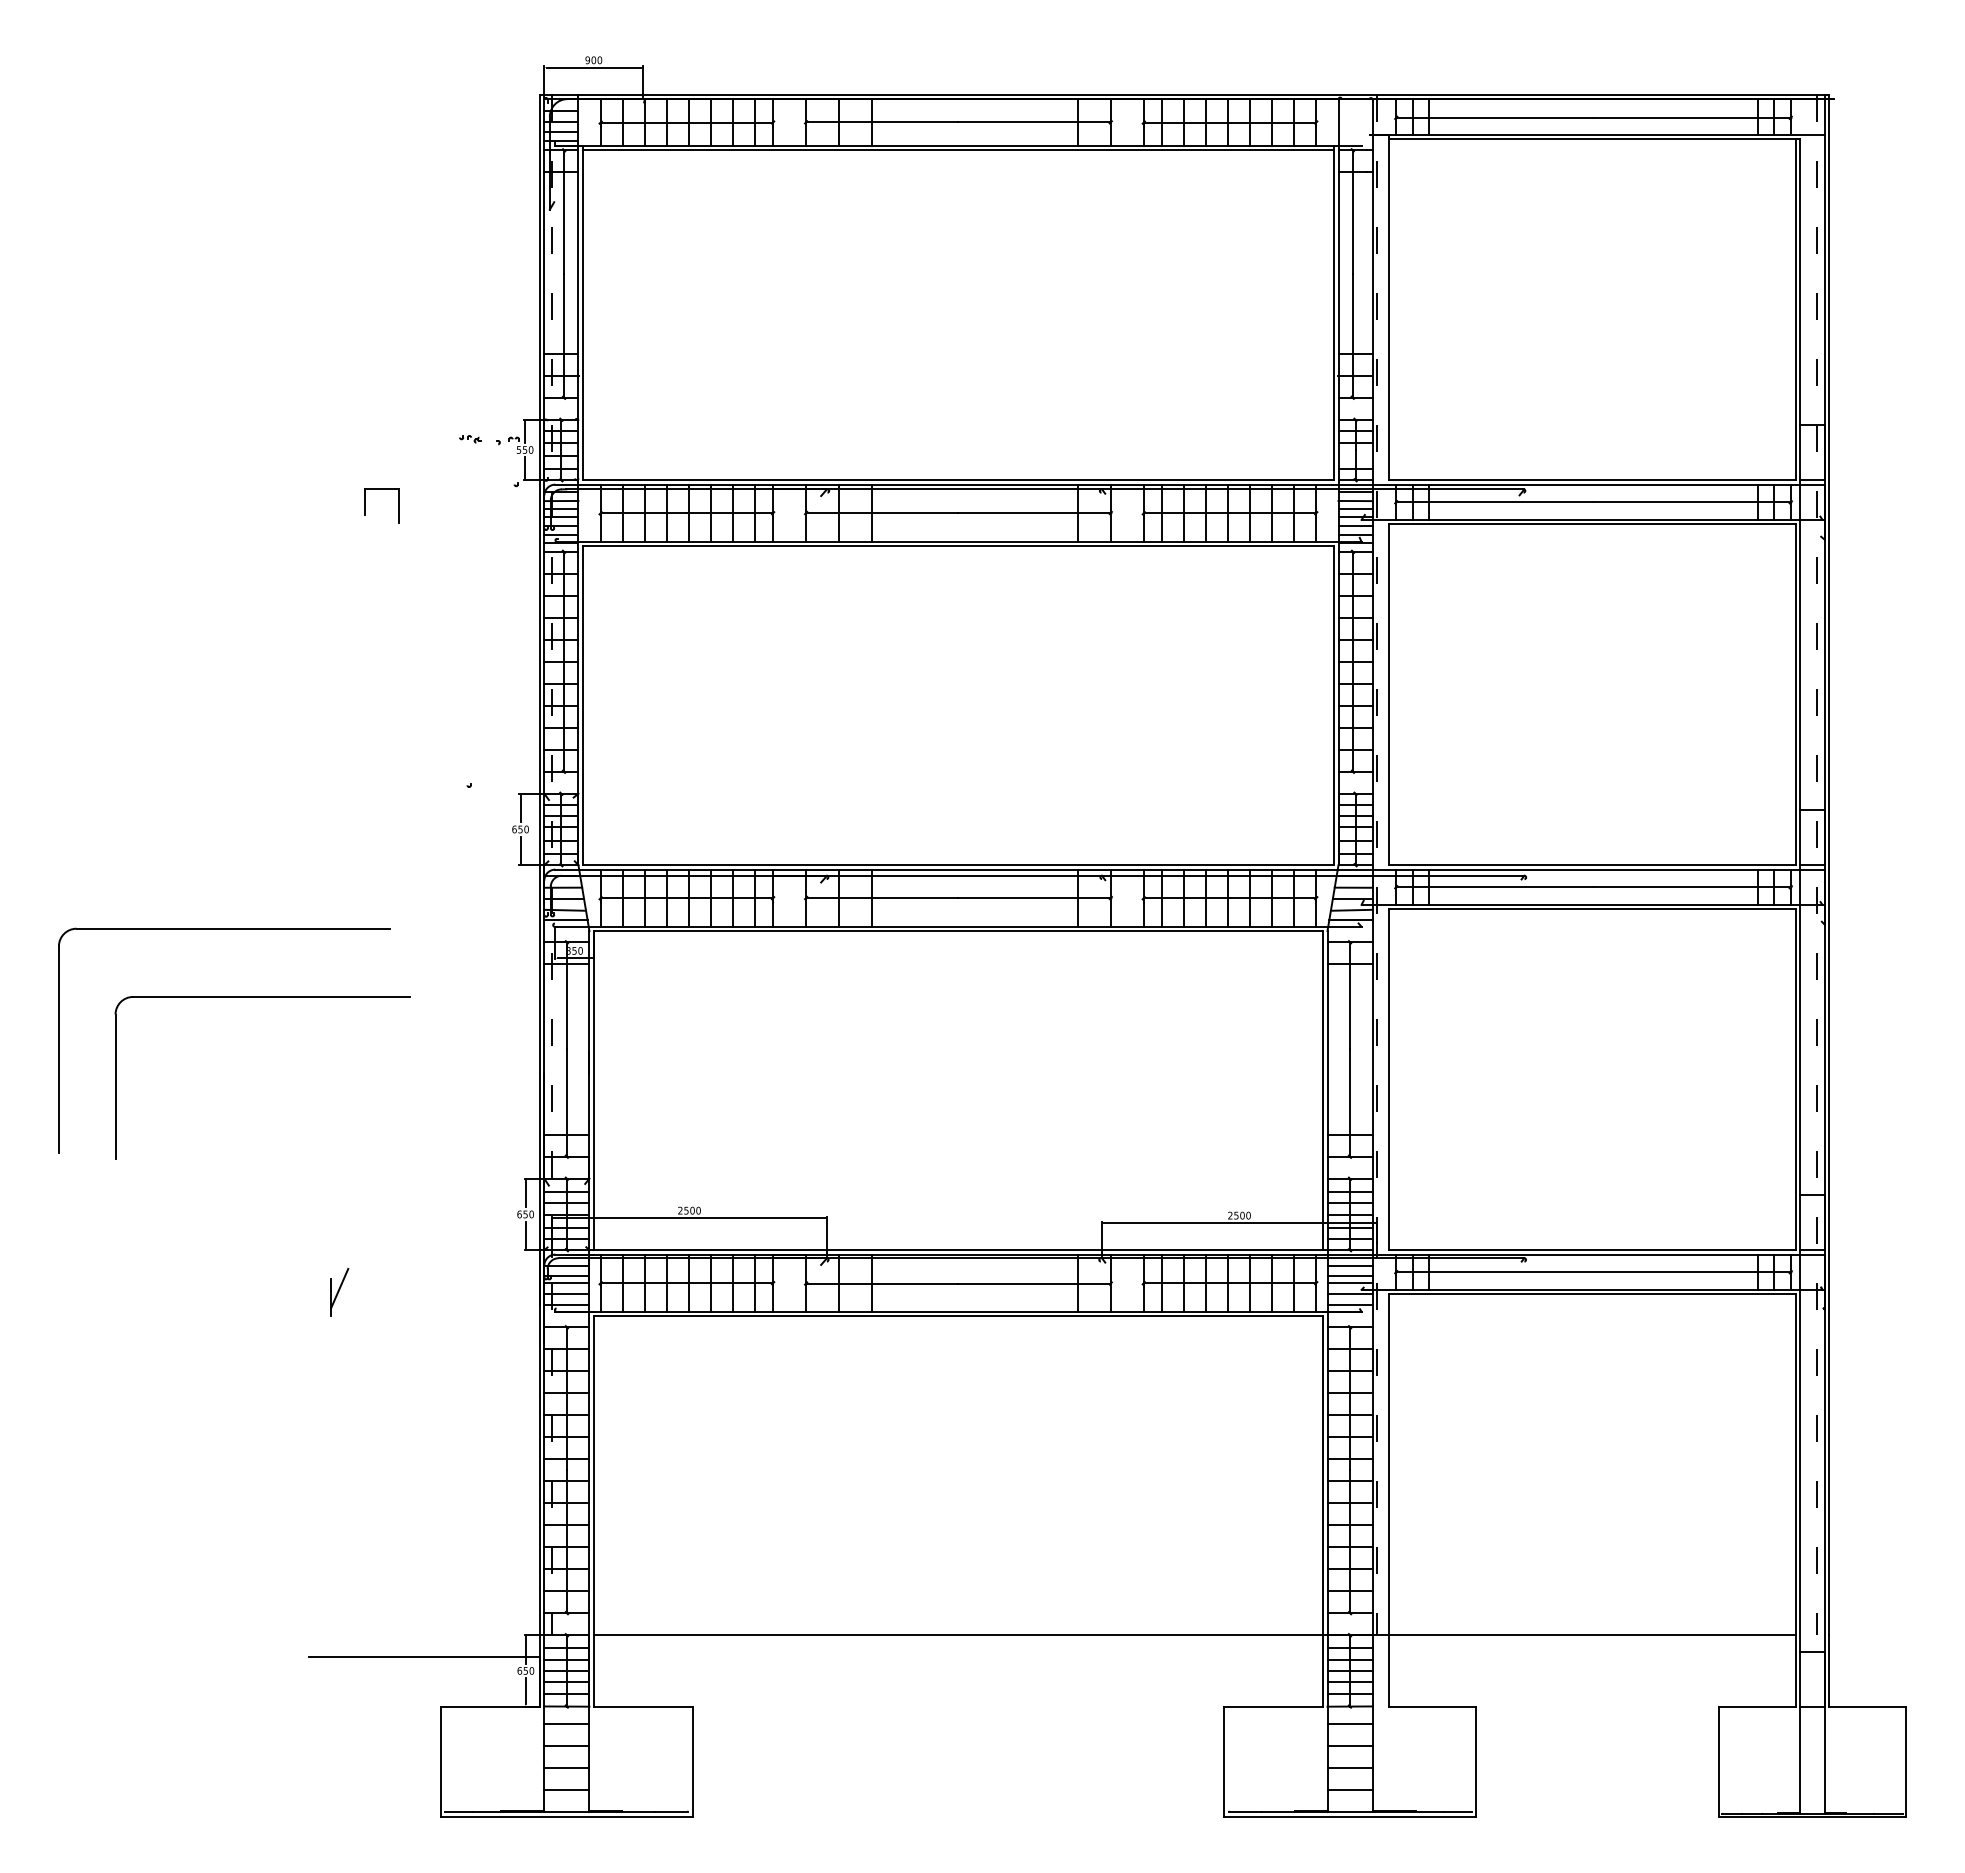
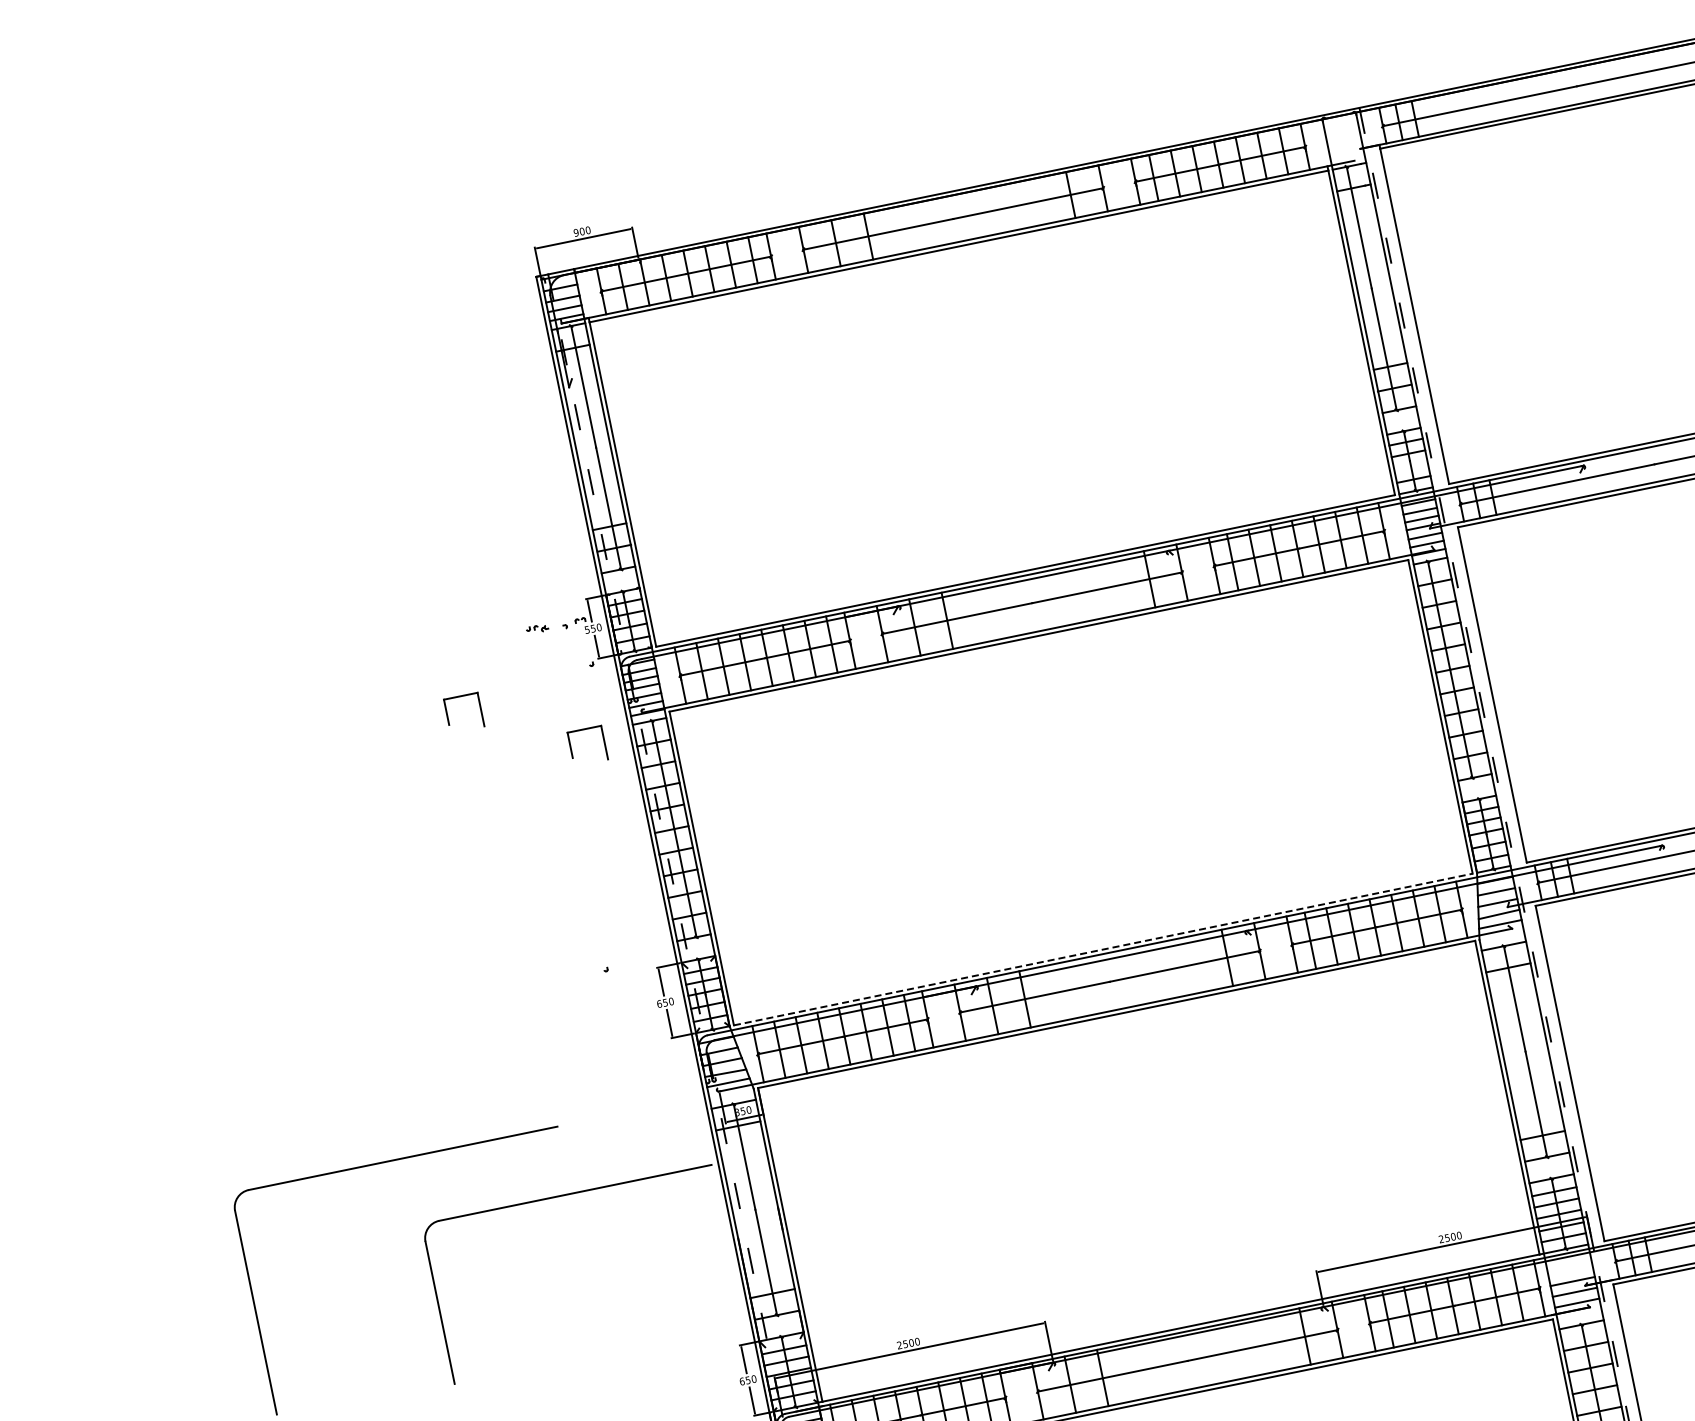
part: (495, 546) -> (583, 729), added
line: (958, 865) -> (1103, 949), solid -> dashed
part: (262, 997) -> (566, 1195), moved
line: (1349, 1266) -> (1568, 1265), removed
line: (1349, 1275) -> (1570, 1274), removed

